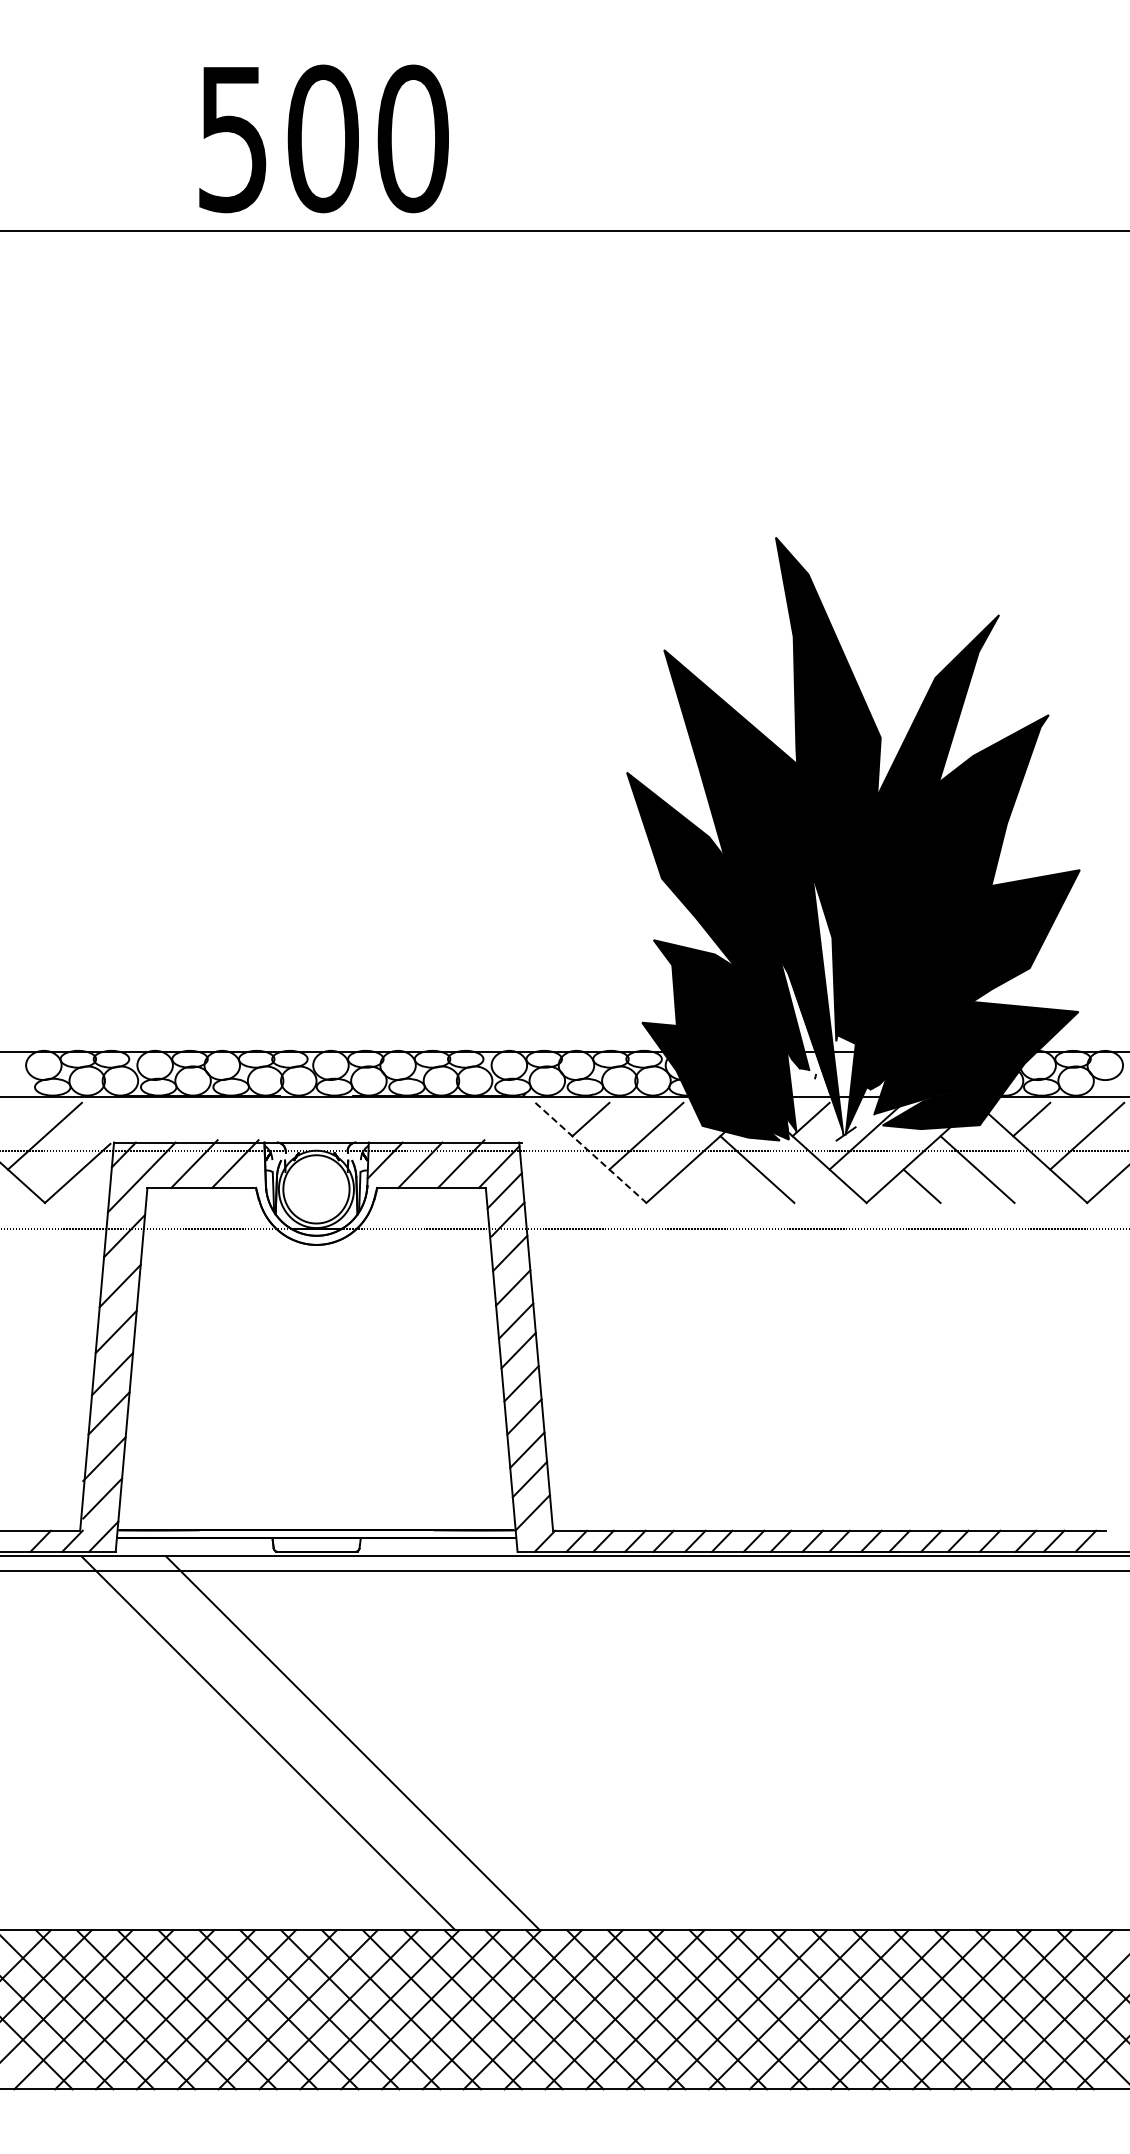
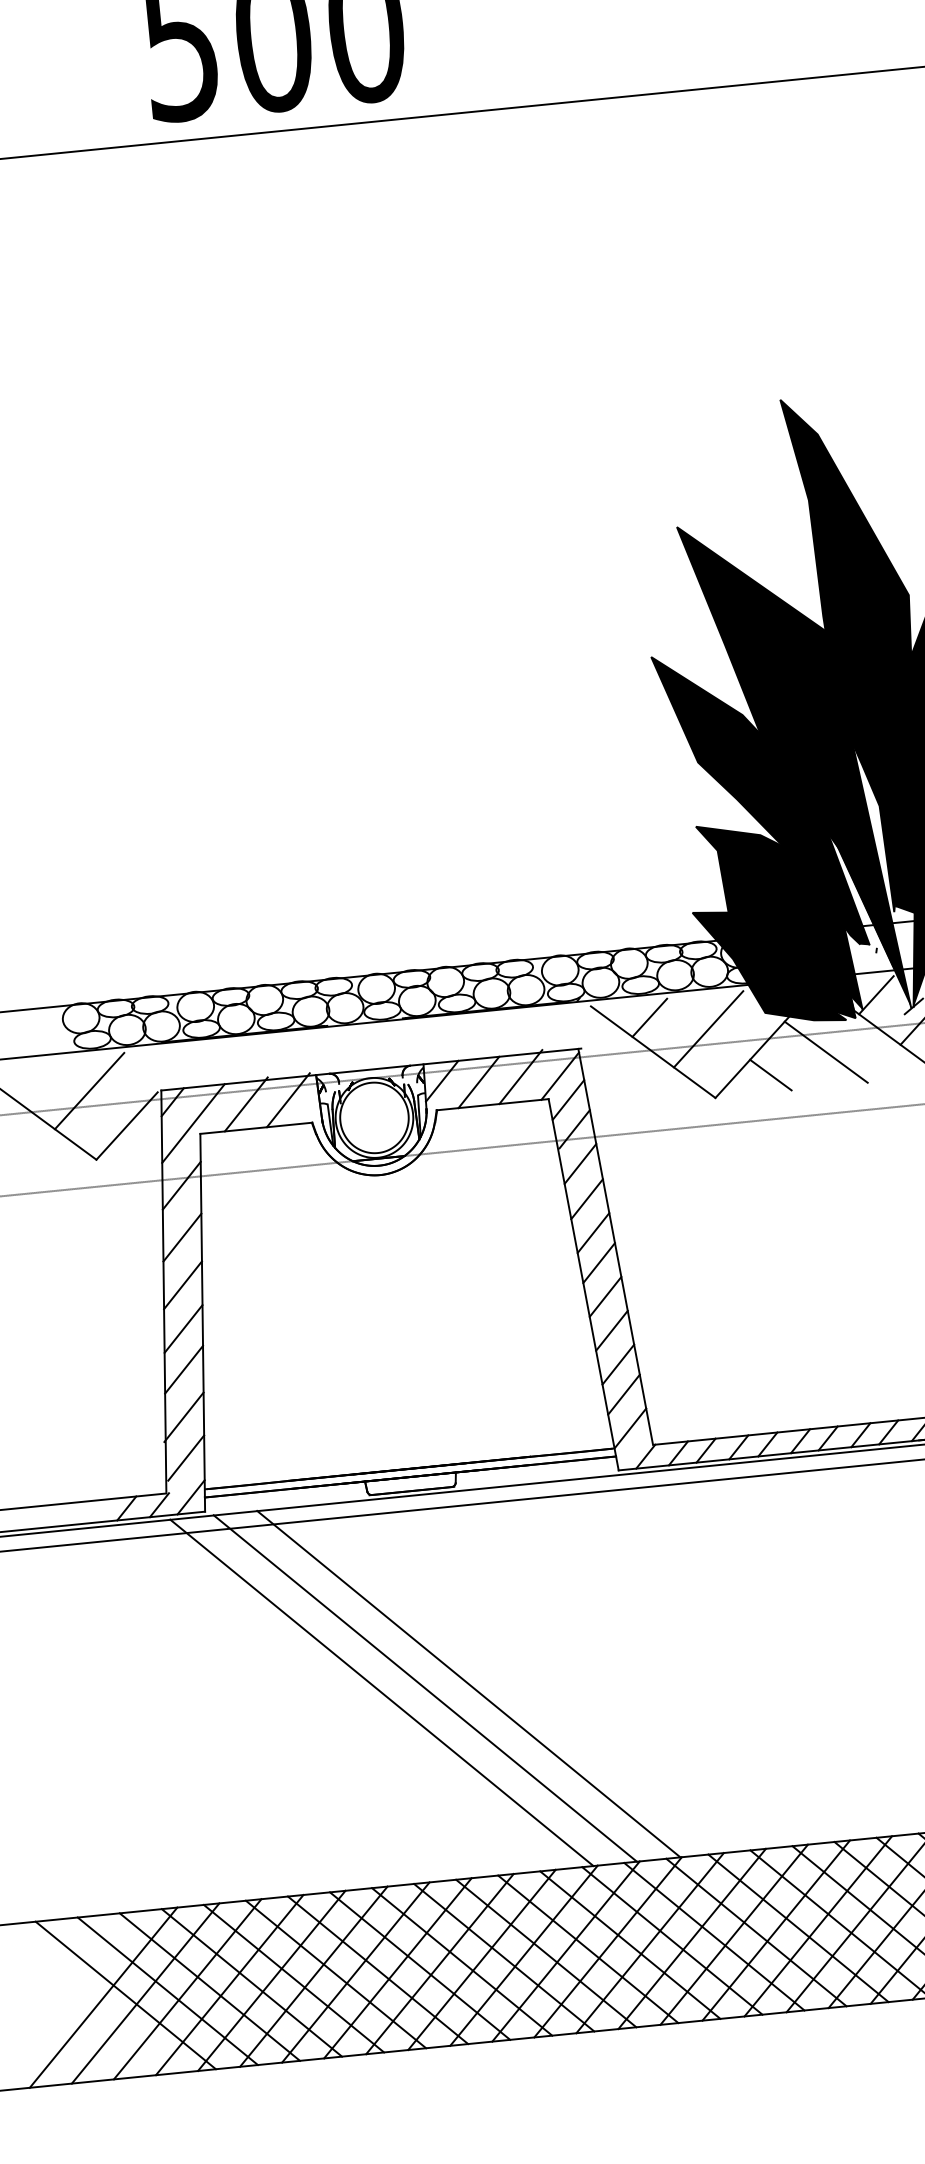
line: (590, 1152) -> (652, 1051), dashed -> solid
line: (701, 1185) -> (770, 1074), added
line: (310, 1743) -> (425, 1688), added

